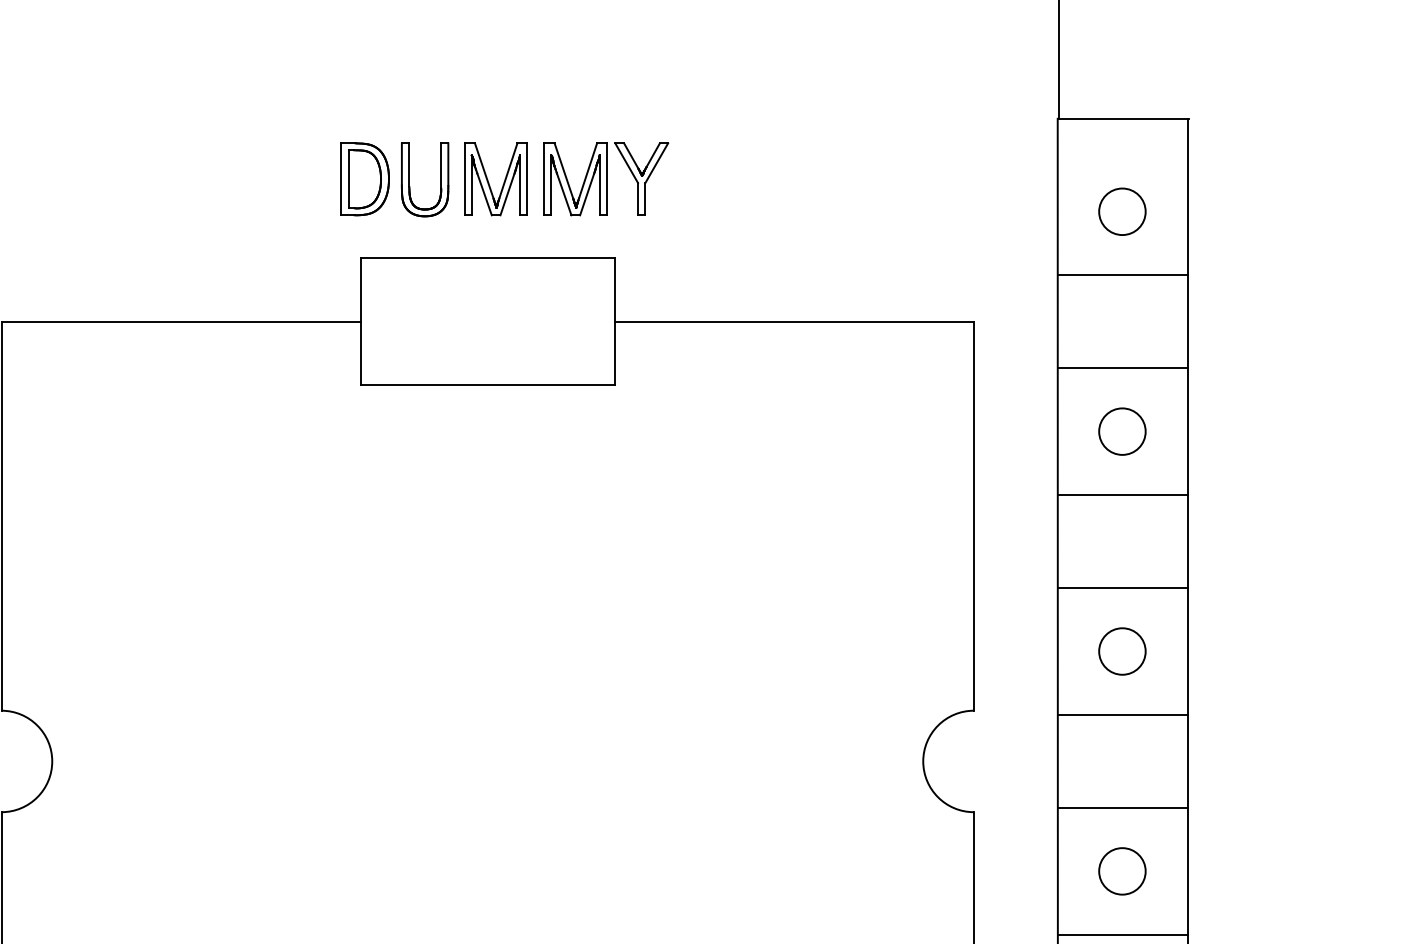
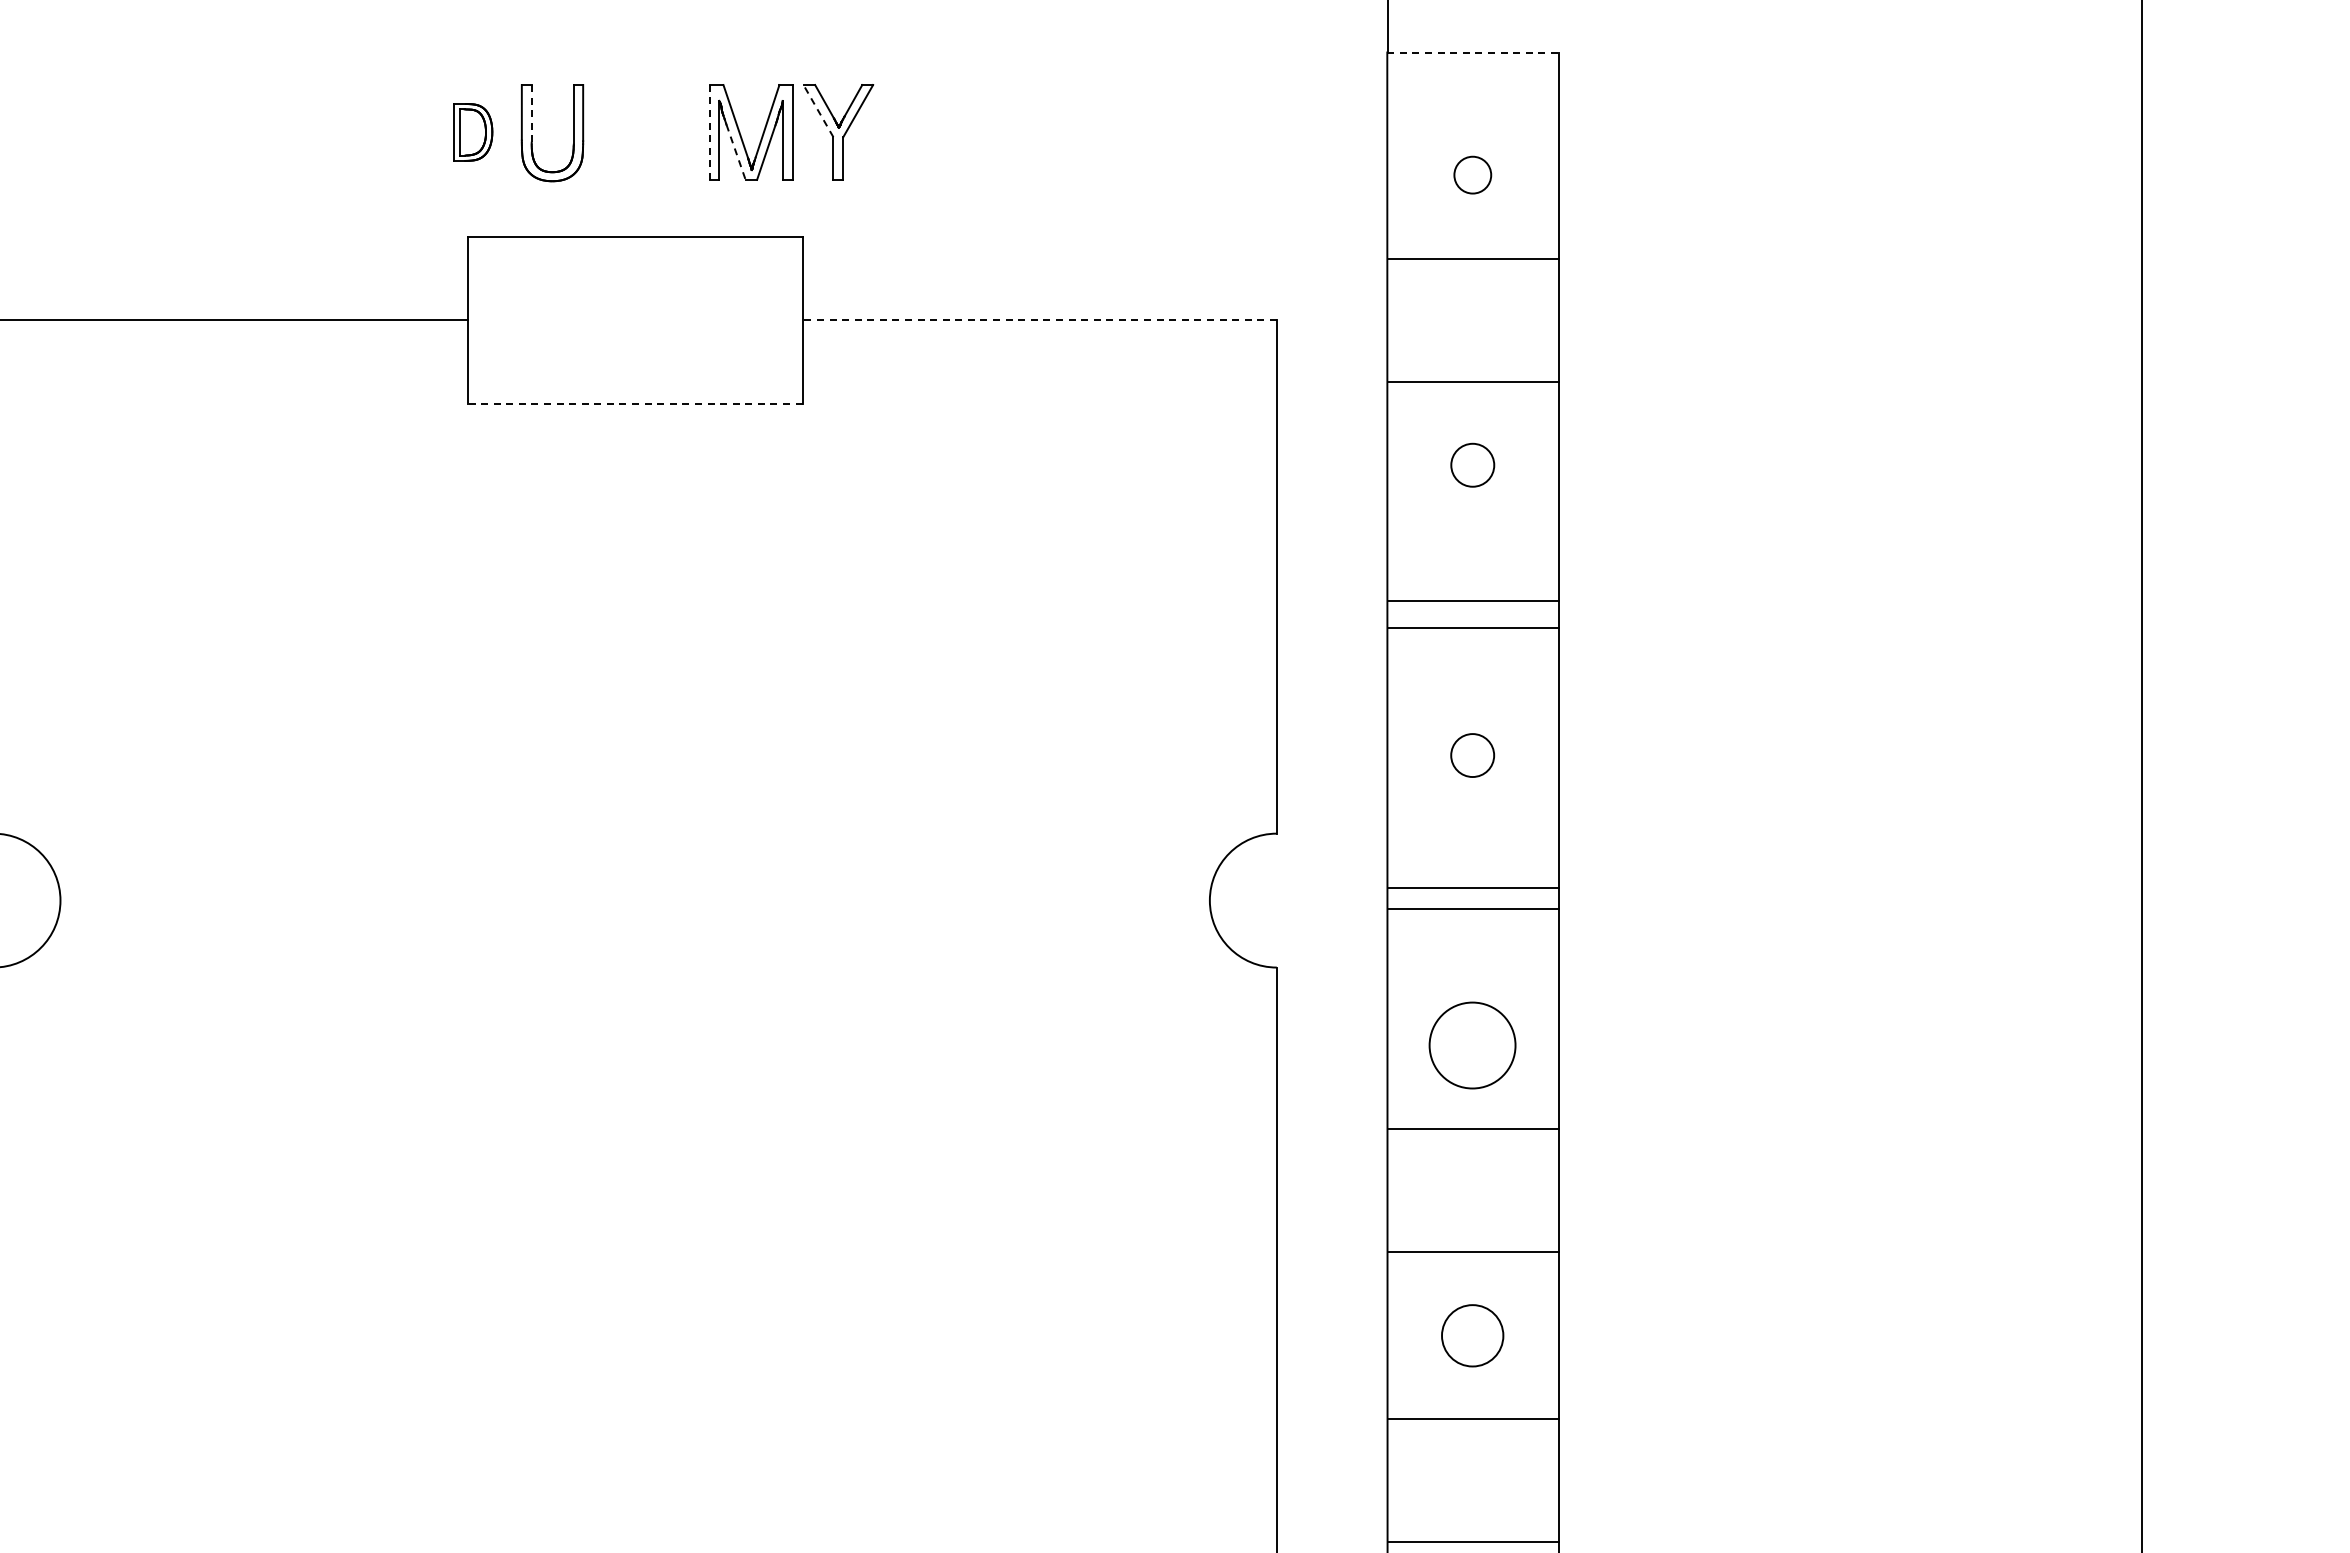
line: (1123, 118) -> (1474, 52), solid -> dashed
line: (626, 162) -> (818, 110), solid -> dashed
line: (409, 164) -> (531, 113), solid -> dashed
line: (544, 178) -> (709, 131), solid -> dashed
part: (365, 179) -> (473, 132), size x0.6
part: (488, 181) -> (636, 135), removed
line: (564, 194) -> (736, 152), solid -> dashed
circle: (1122, 211) -> (1472, 174), size x0.6
line: (794, 321) -> (1039, 320), solid -> dashed
line: (487, 385) -> (634, 404), solid -> dashed
circle: (1122, 430) -> (1472, 464), size x0.7
line: (1123, 495) -> (1473, 628), moved
line: (1123, 587) -> (1473, 600), moved
circle: (1122, 651) -> (1472, 755), size x0.7
line: (1123, 715) -> (1473, 888), moved
line: (1123, 807) -> (1473, 908), moved
circle: (1122, 871) -> (1472, 1045), size x1.4

